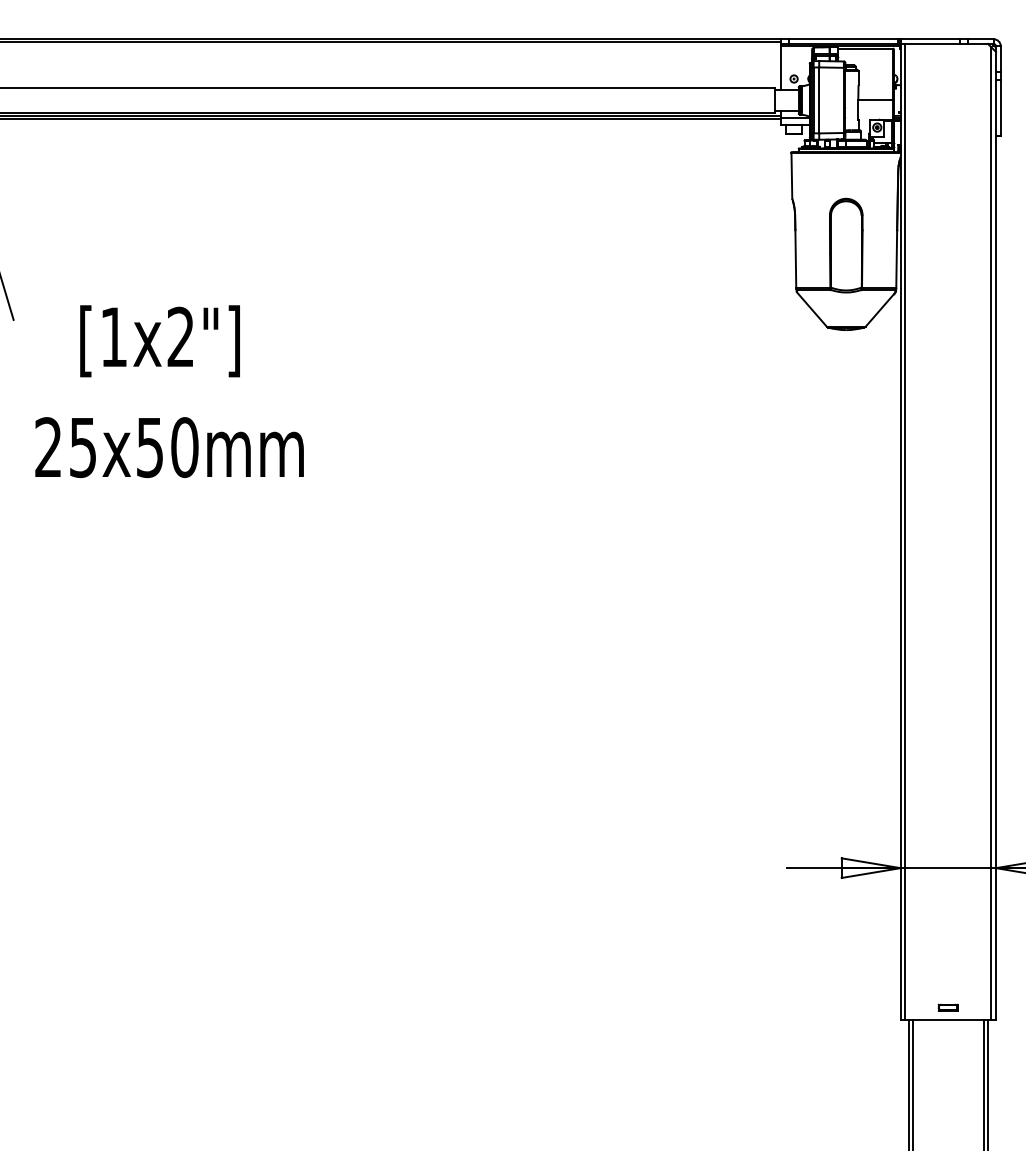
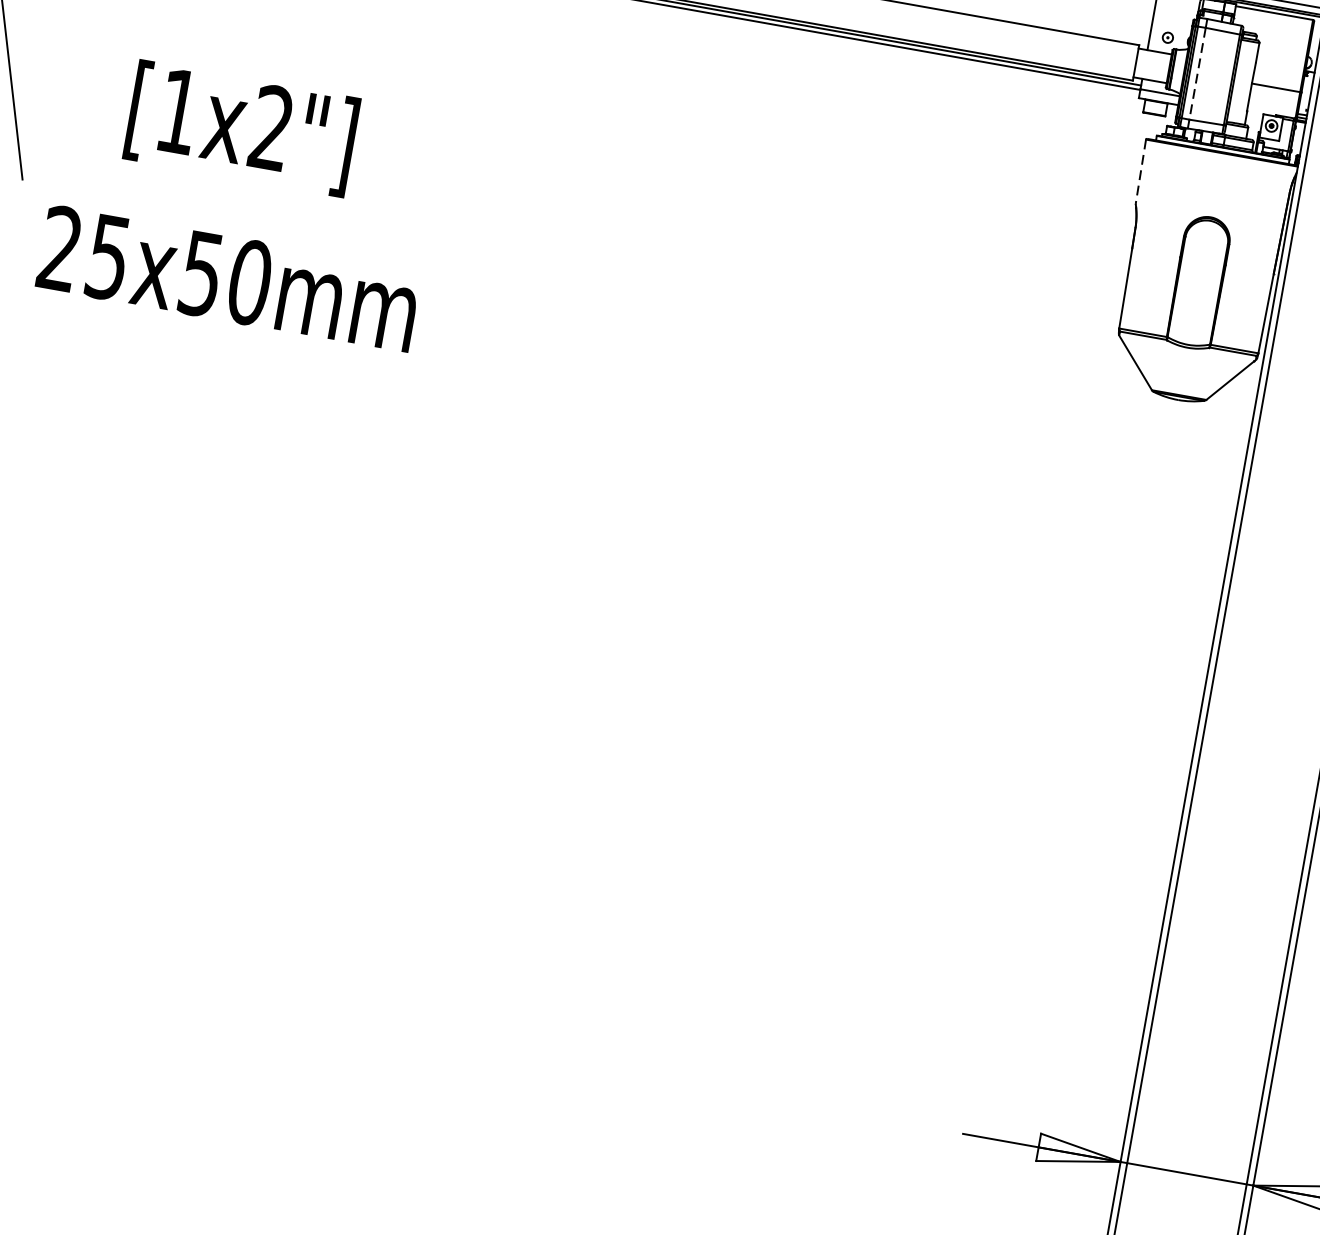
line: (819, 100) -> (1197, 73), solid -> dashed
line: (791, 176) -> (1140, 172), solid -> dashed
text: (169, 391) -> (242, 200), moved

